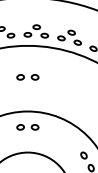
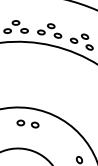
part: (27, 77) -> (34, 74), removed

